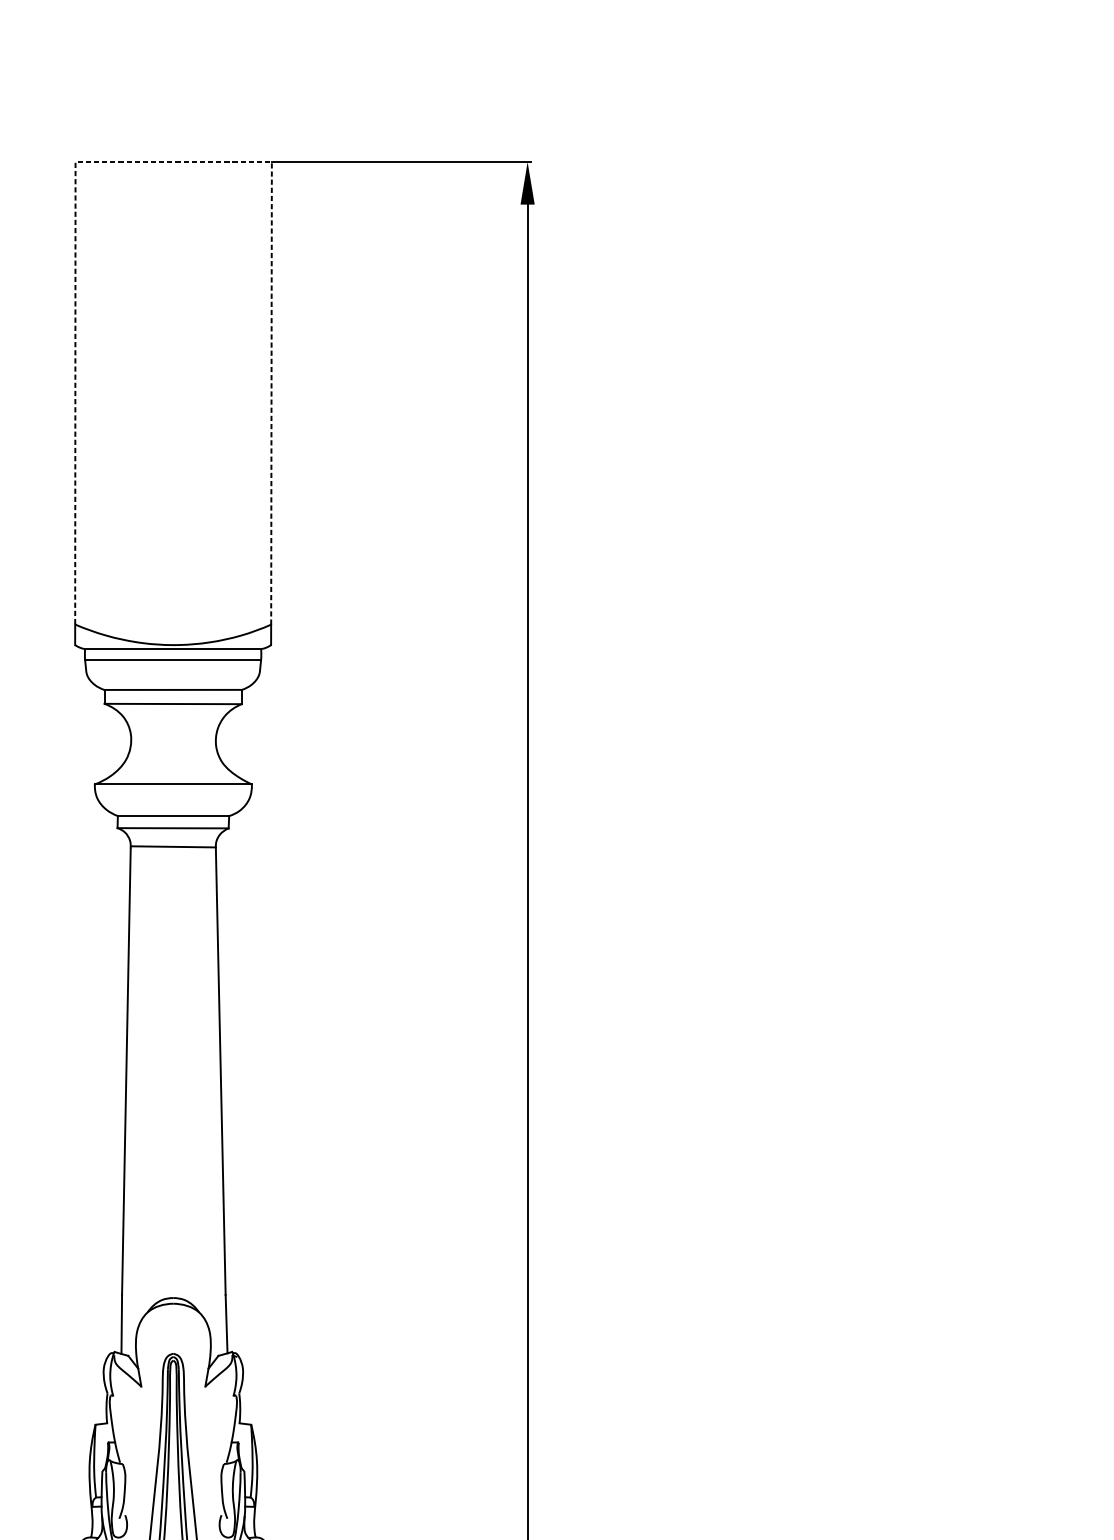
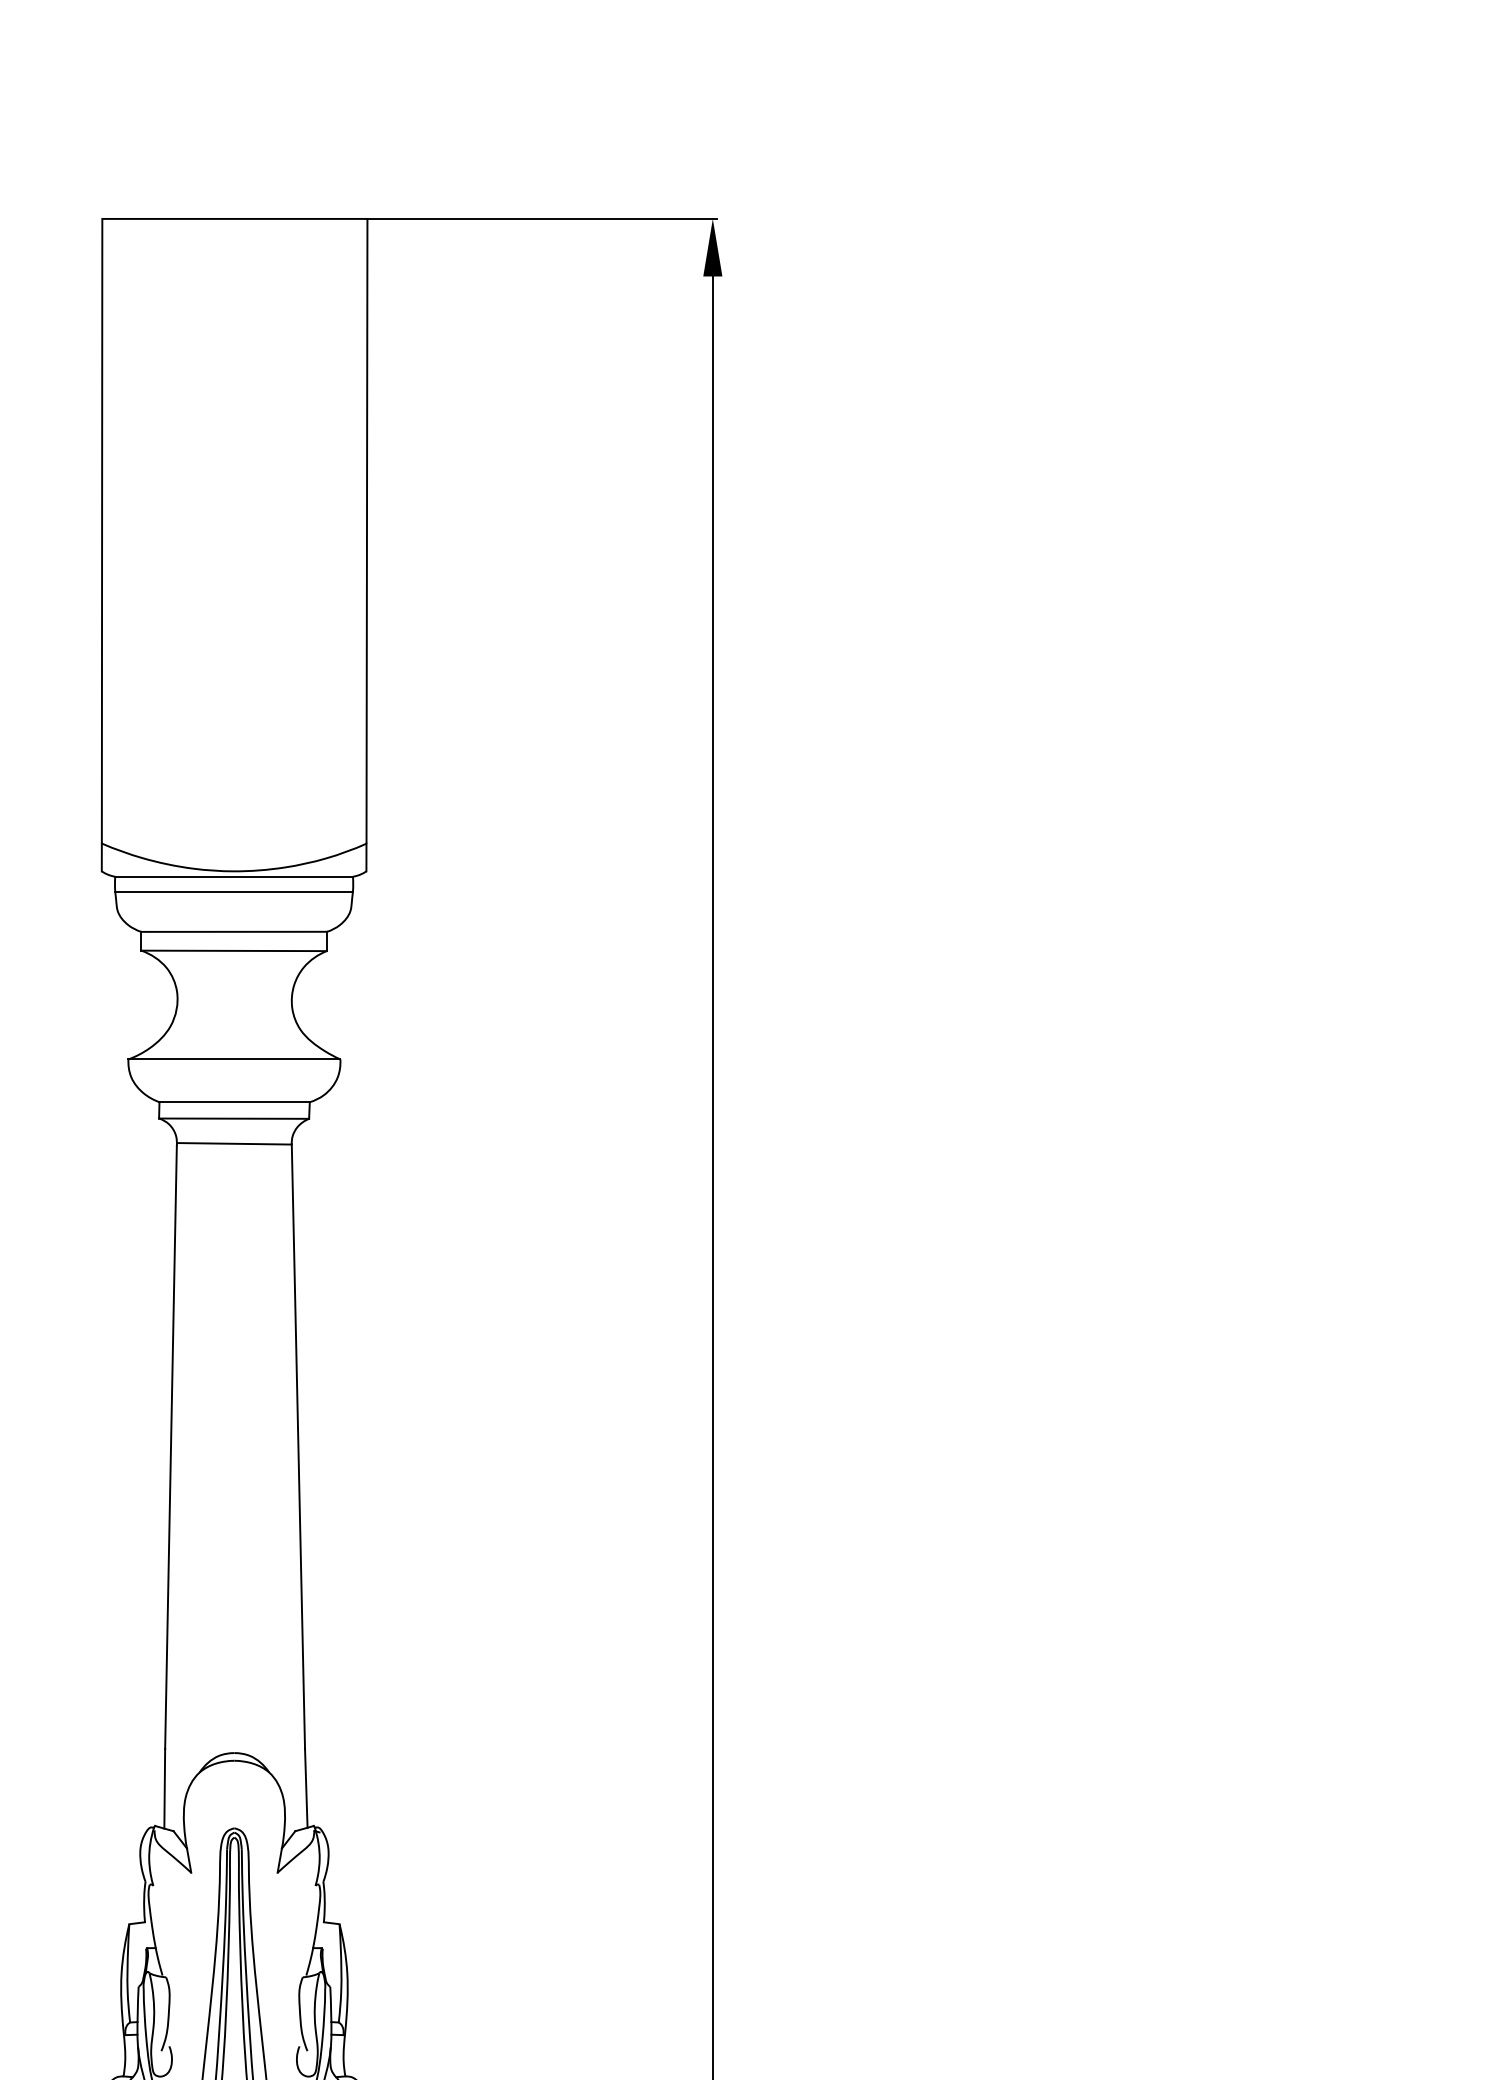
line: (173, 161) -> (234, 218), dashed -> solid

